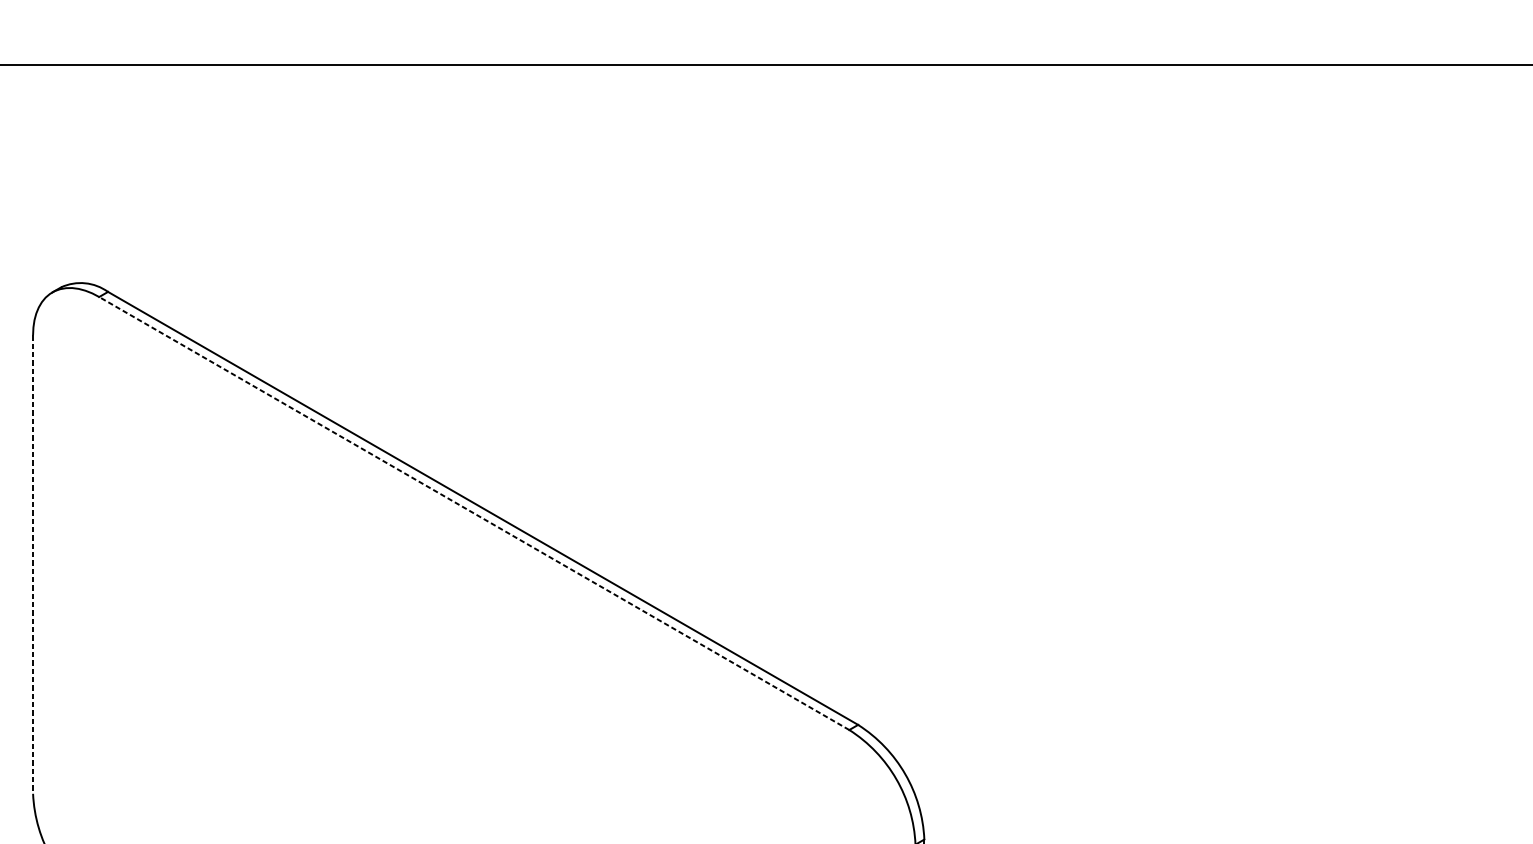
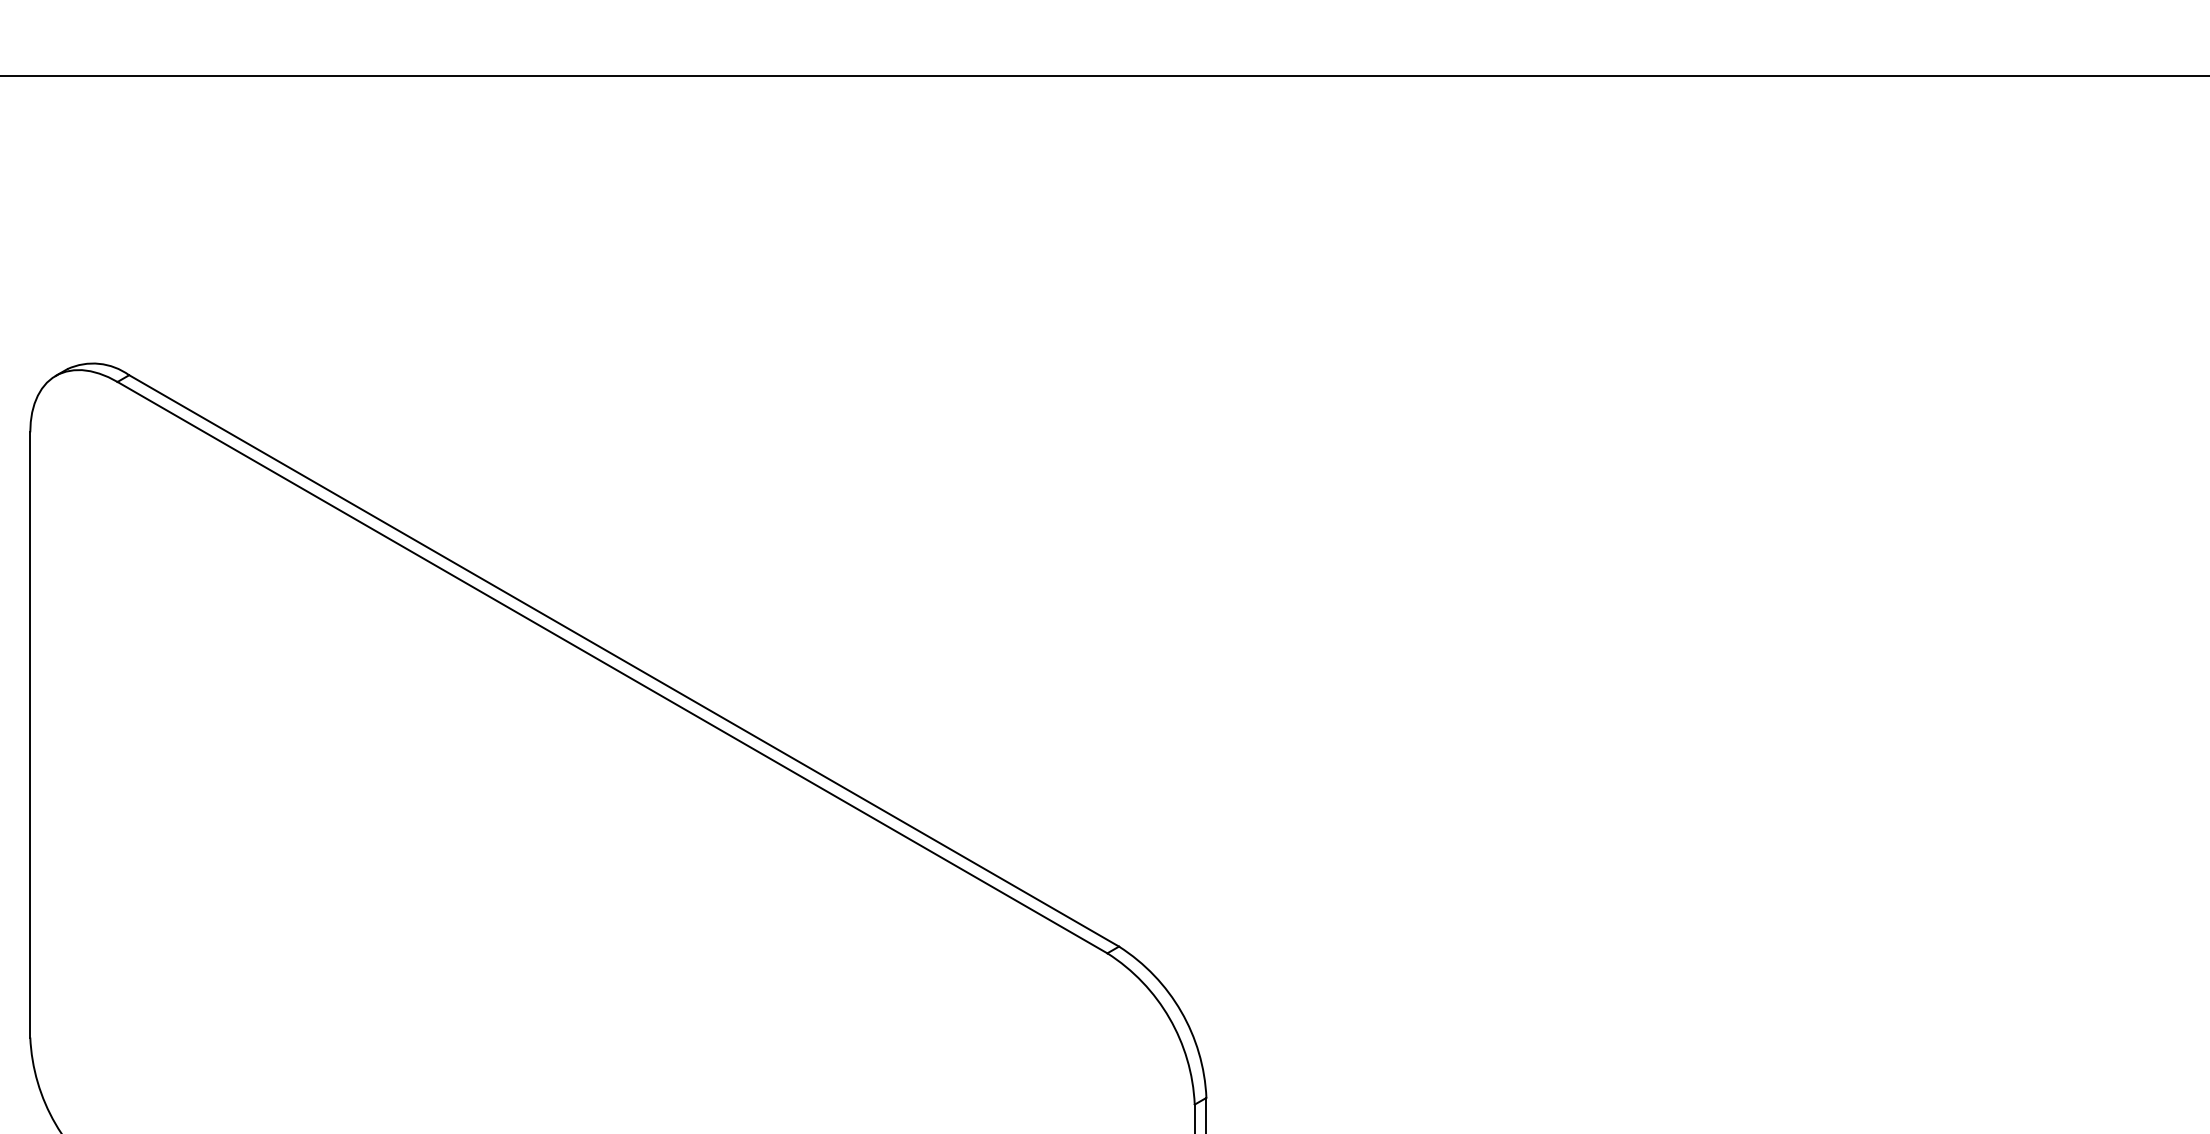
line: (474, 513) -> (612, 667), dashed -> solid
line: (33, 564) -> (30, 734), dashed -> solid

